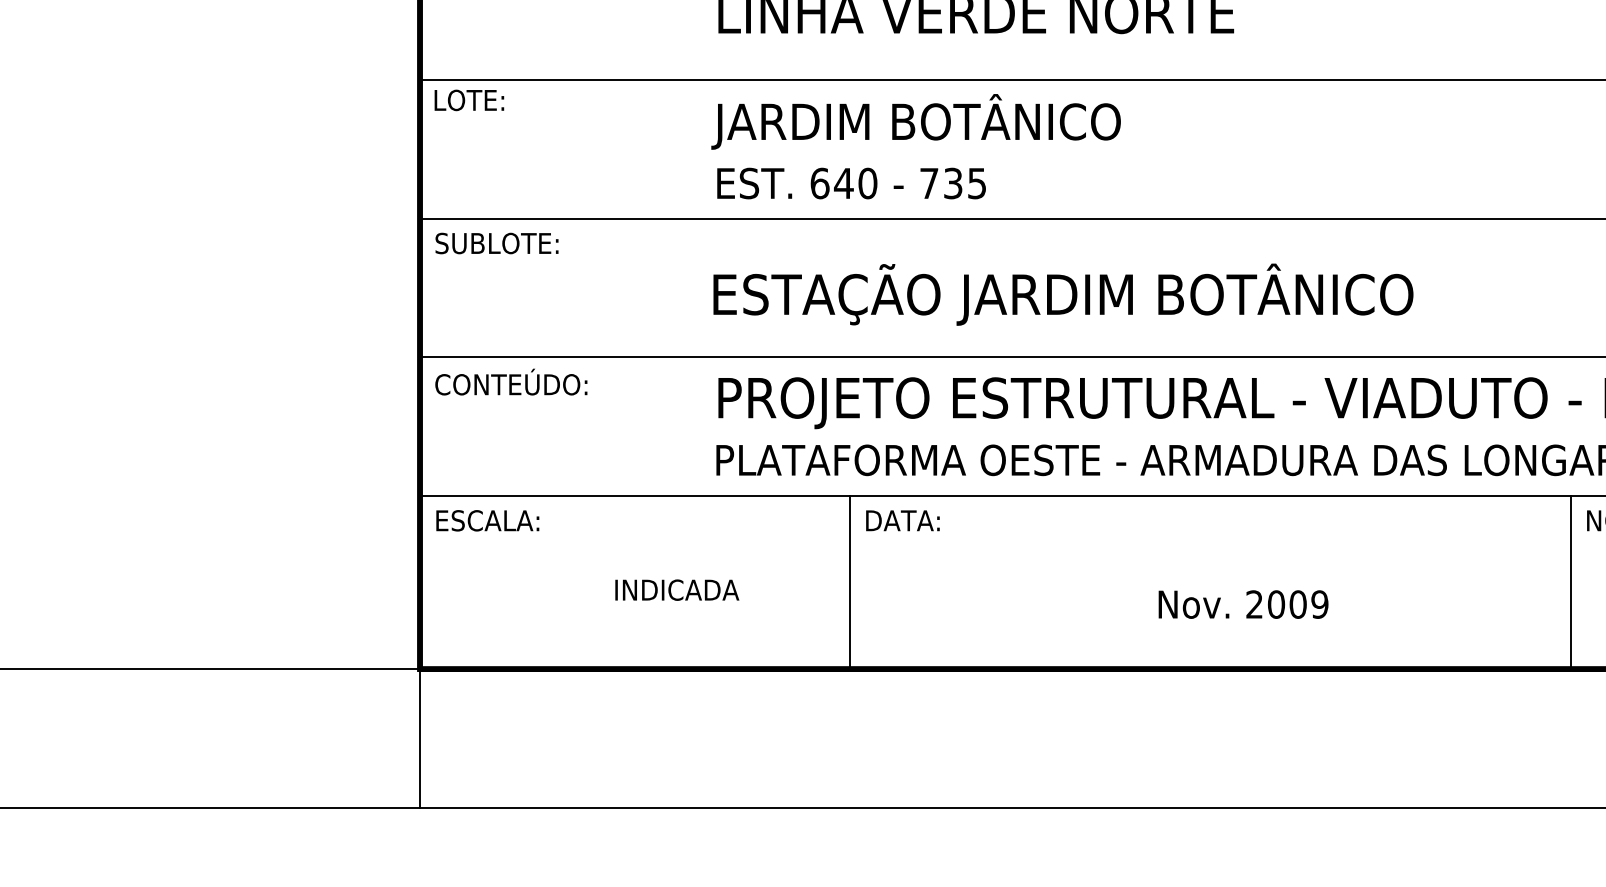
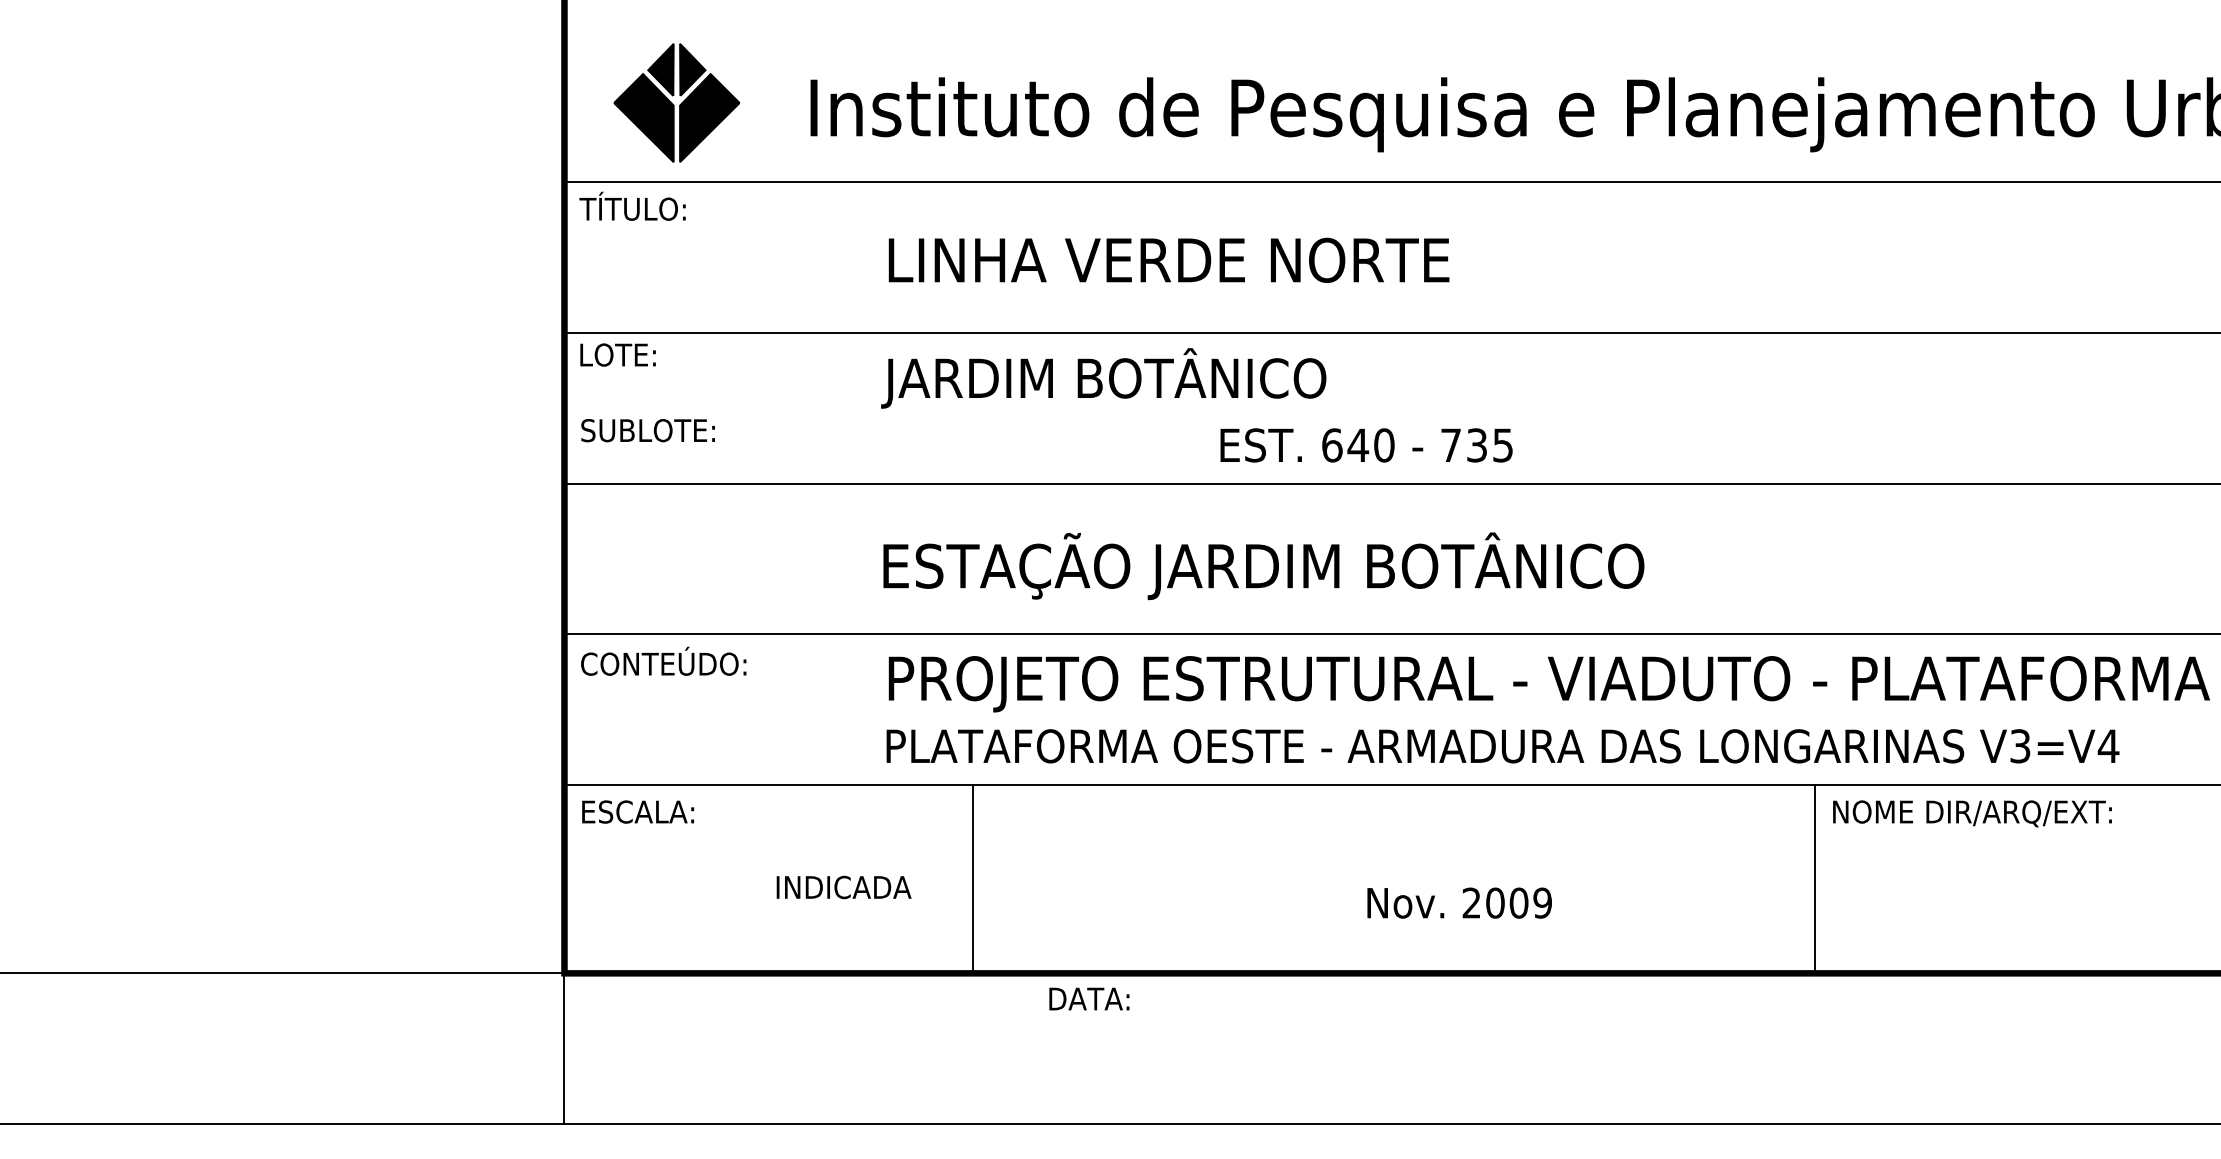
text: (851, 183) -> (1366, 445), moved
text: (496, 243) -> (647, 430), moved
text: (903, 520) -> (1089, 998), moved
line: (849, 581) -> (972, 878), moved

